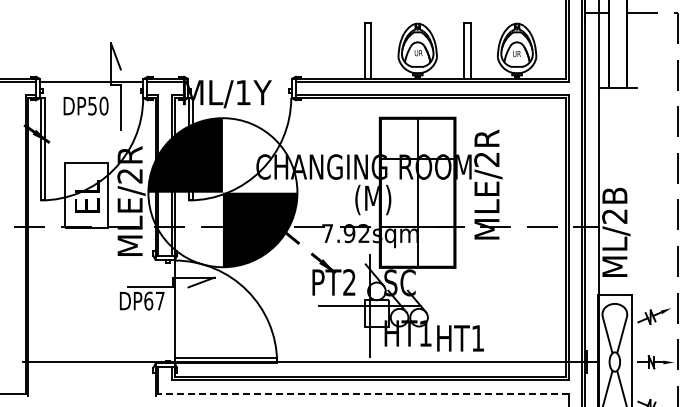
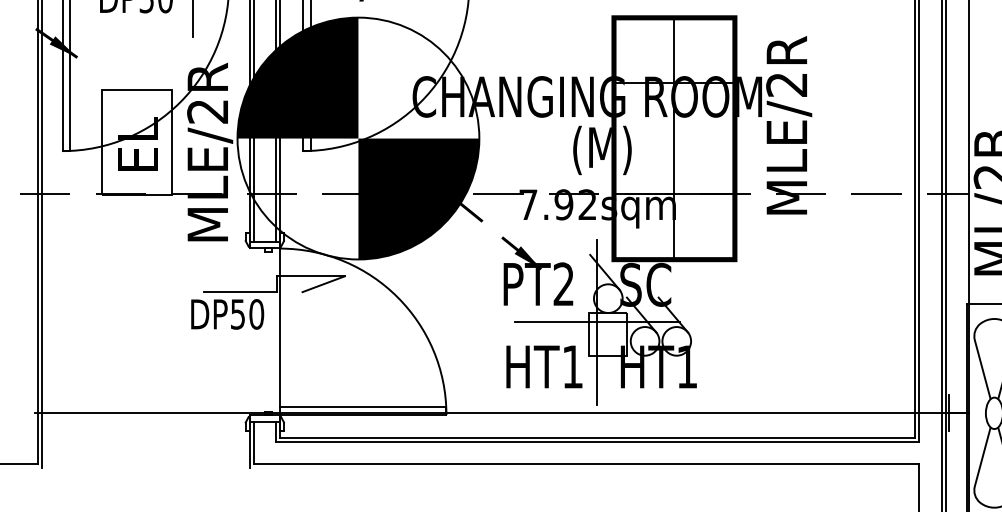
text: (154, 300) -> (247, 313), DP67 -> DP50
text: (460, 338) -> (544, 367), moved
line: (362, 393) -> (584, 464), dashed -> solid

